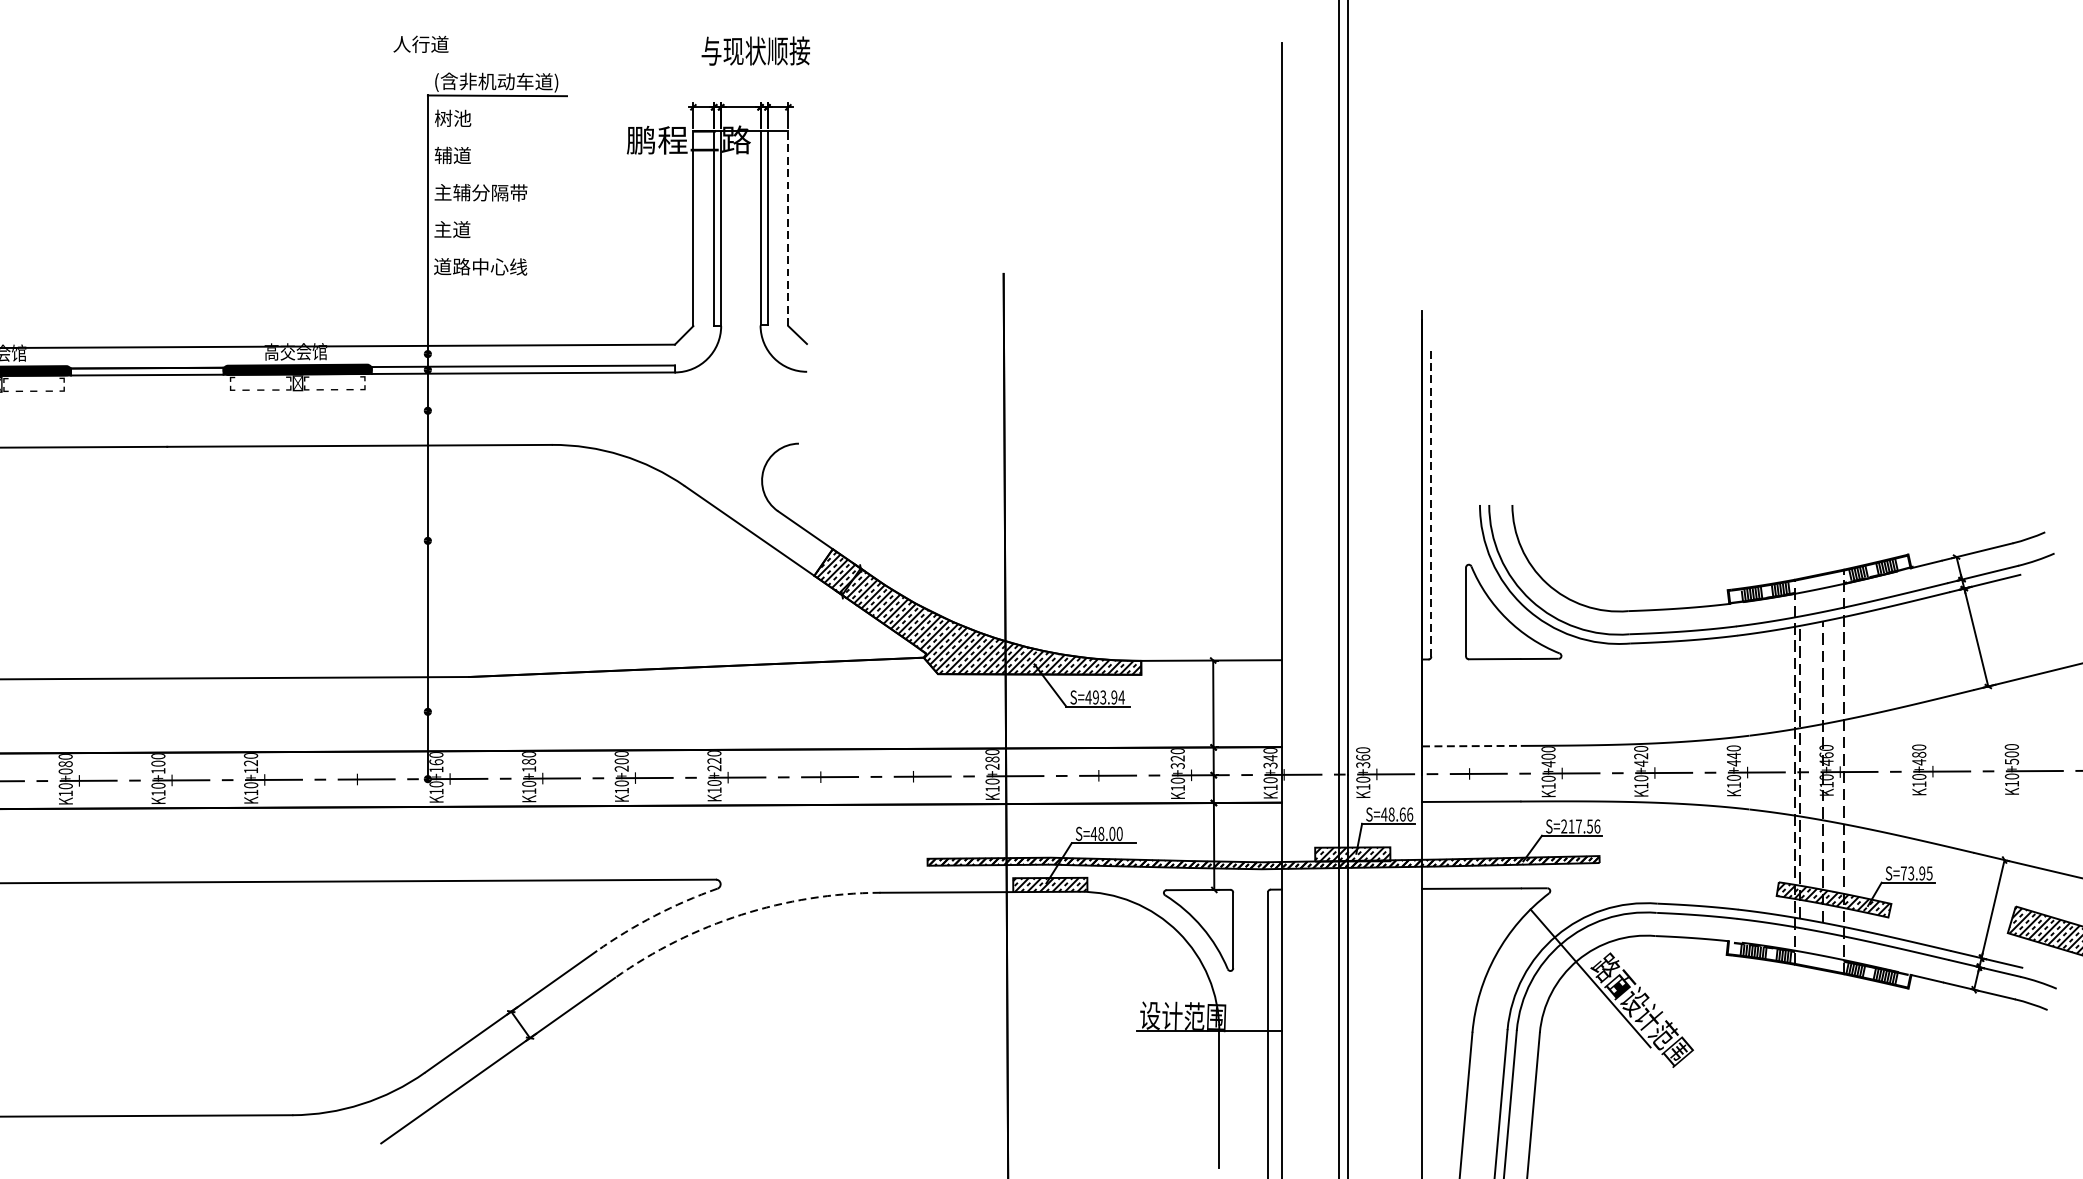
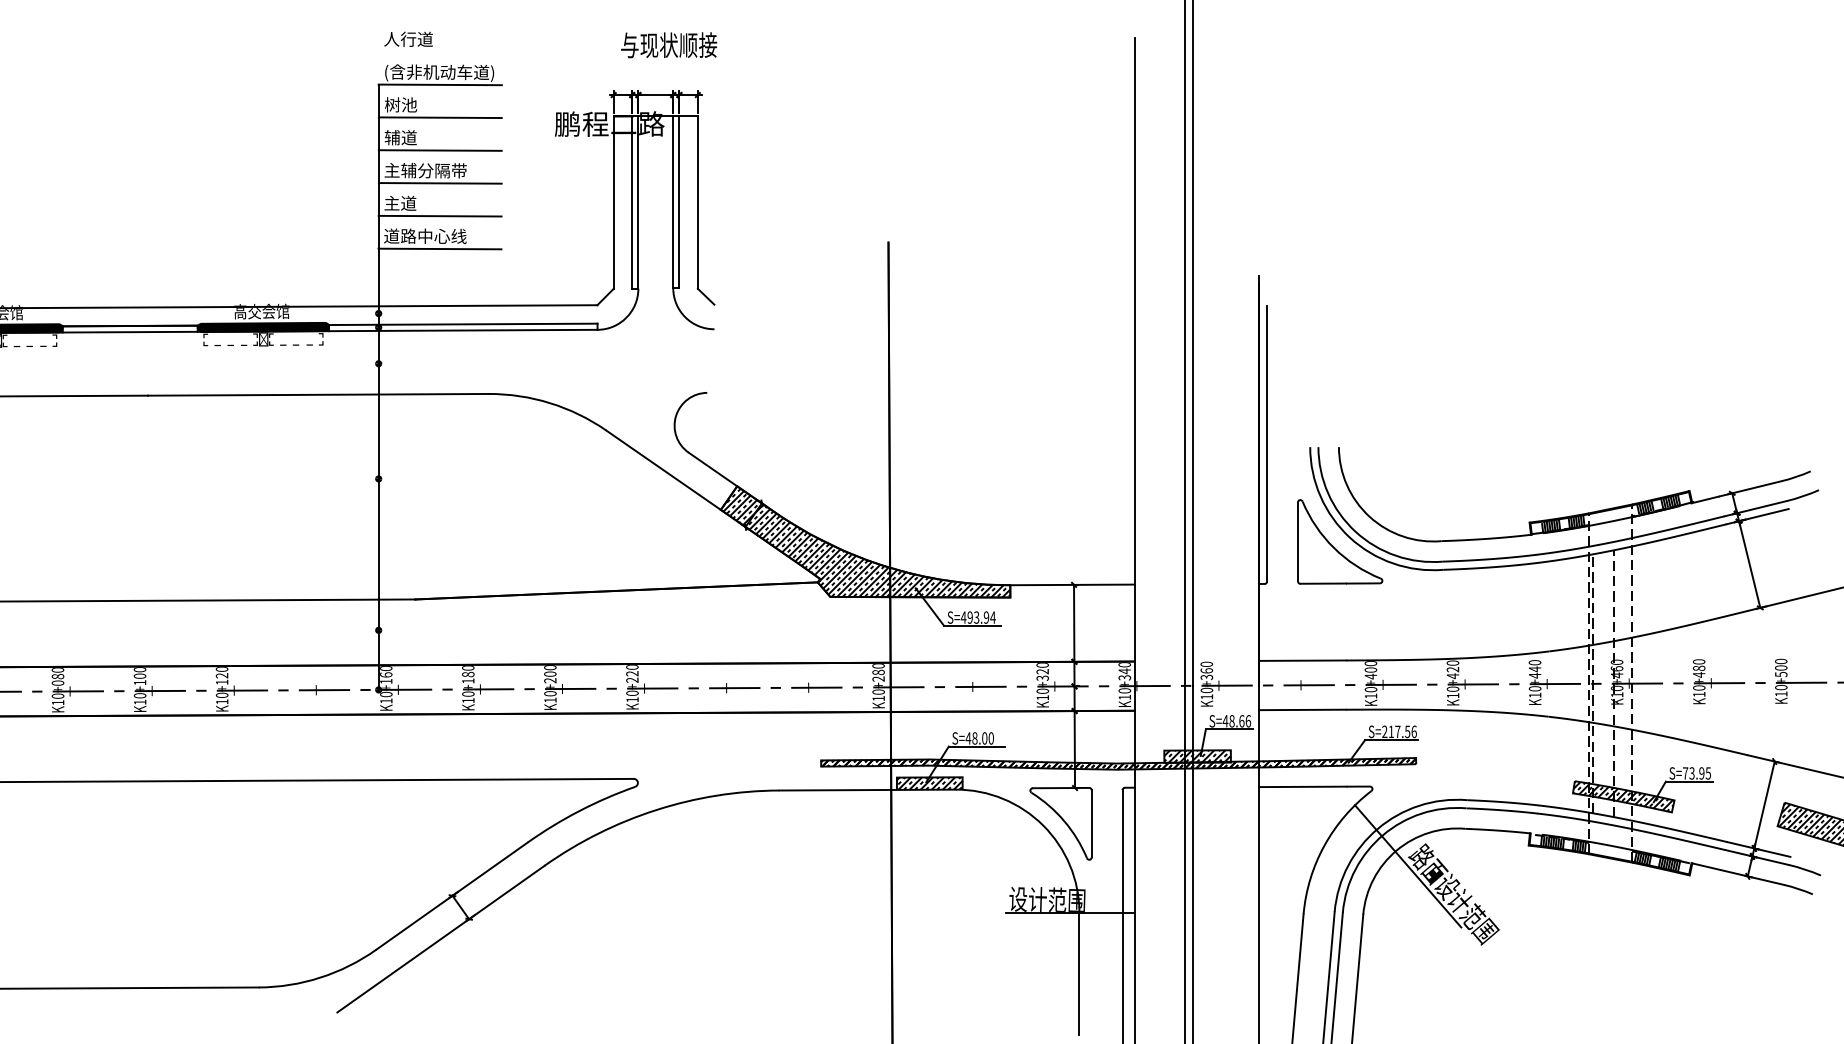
text: (420, 43) -> (408, 38), moved
line: (496, 132) -> (439, 117), added
line: (496, 169) -> (439, 150), added
line: (496, 207) -> (439, 183), added
line: (787, 228) -> (697, 202), dashed -> solid
line: (496, 243) -> (439, 215), added
line: (496, 280) -> (439, 248), added
line: (1431, 500) -> (1267, 443), dashed -> solid
line: (1471, 745) -> (1302, 660), dashed -> solid
arc: (654, 915) -> (579, 810), dashed -> solid
arc: (741, 915) -> (656, 810), dashed -> solid

